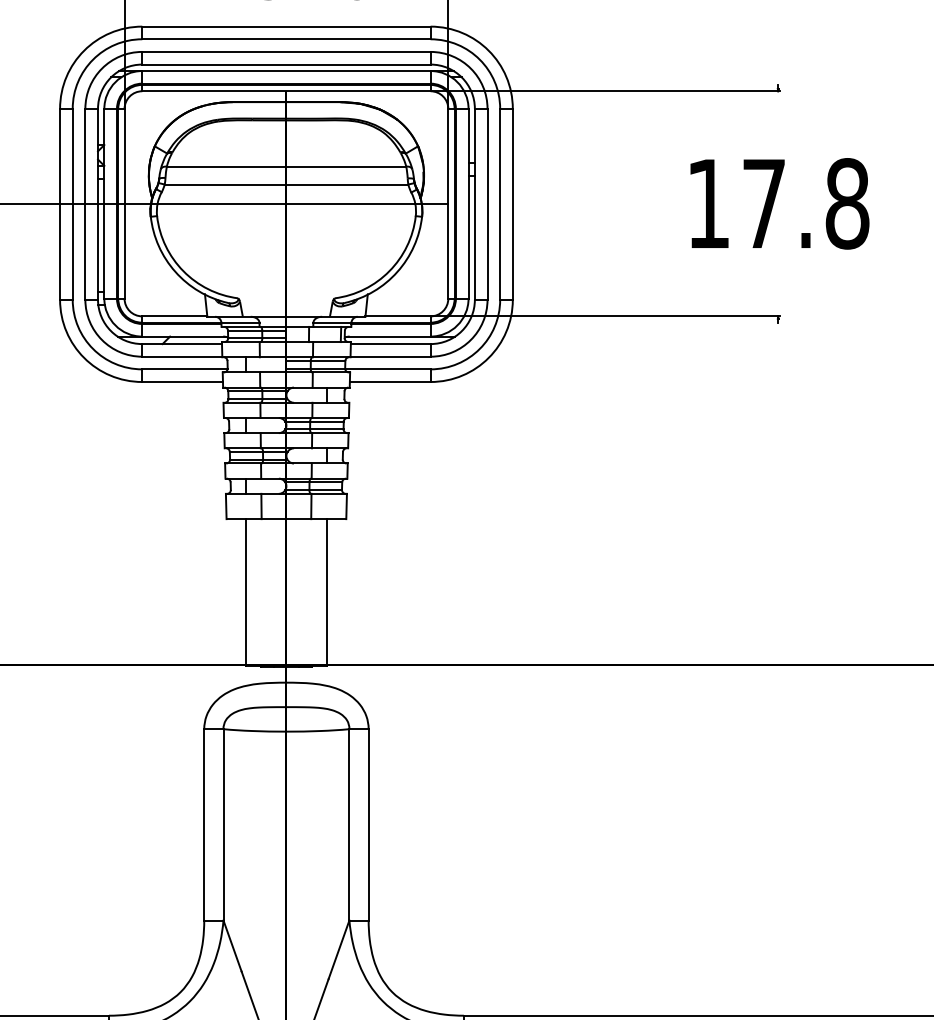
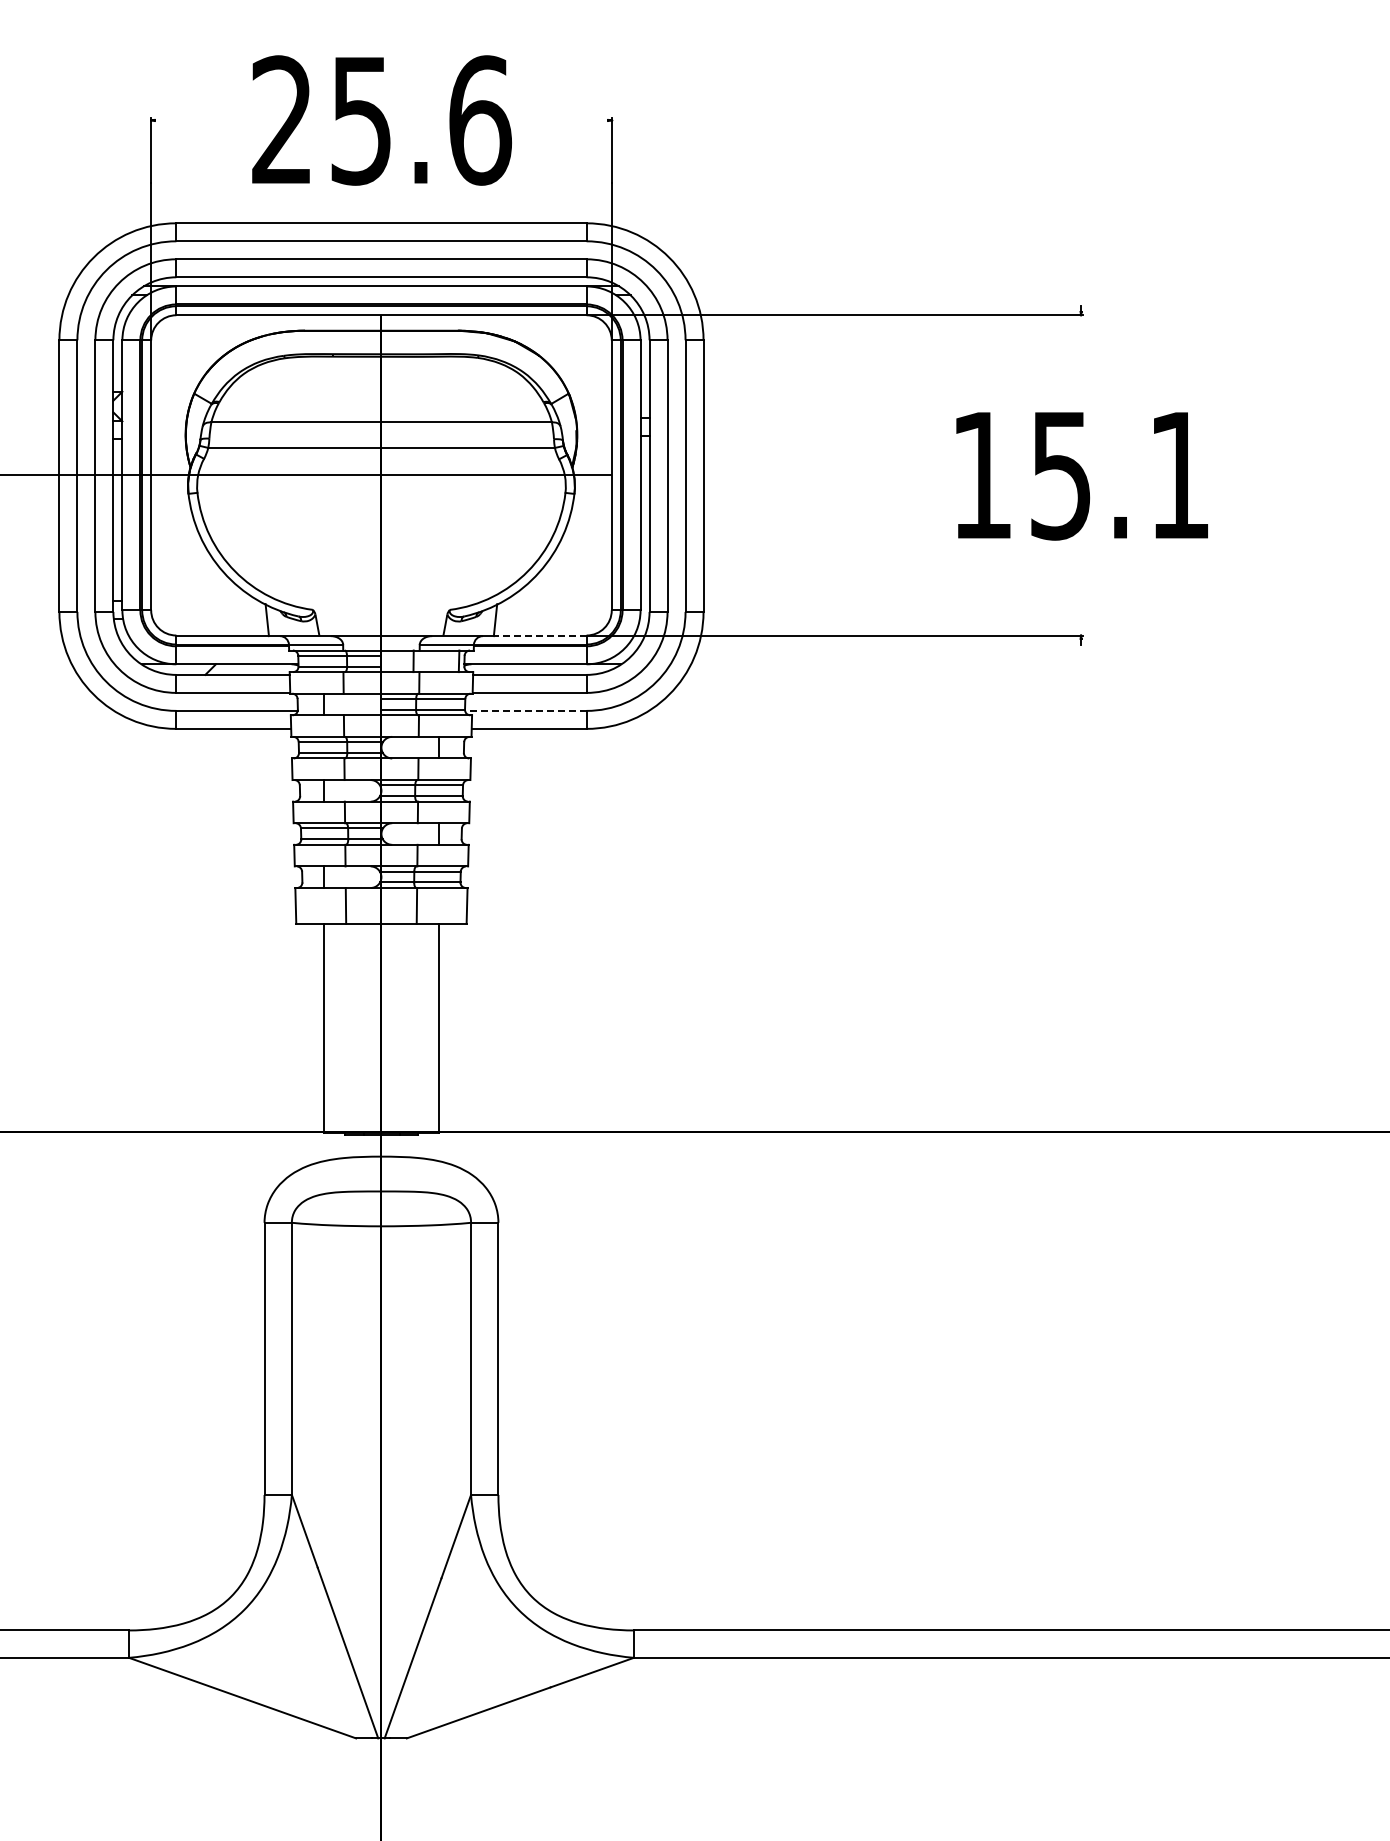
text: (805, 203) -> (1120, 475), 17.8 -> 15.1
line: (397, 316) -> (539, 635), solid -> dashed
line: (387, 369) -> (525, 710), solid -> dashed

